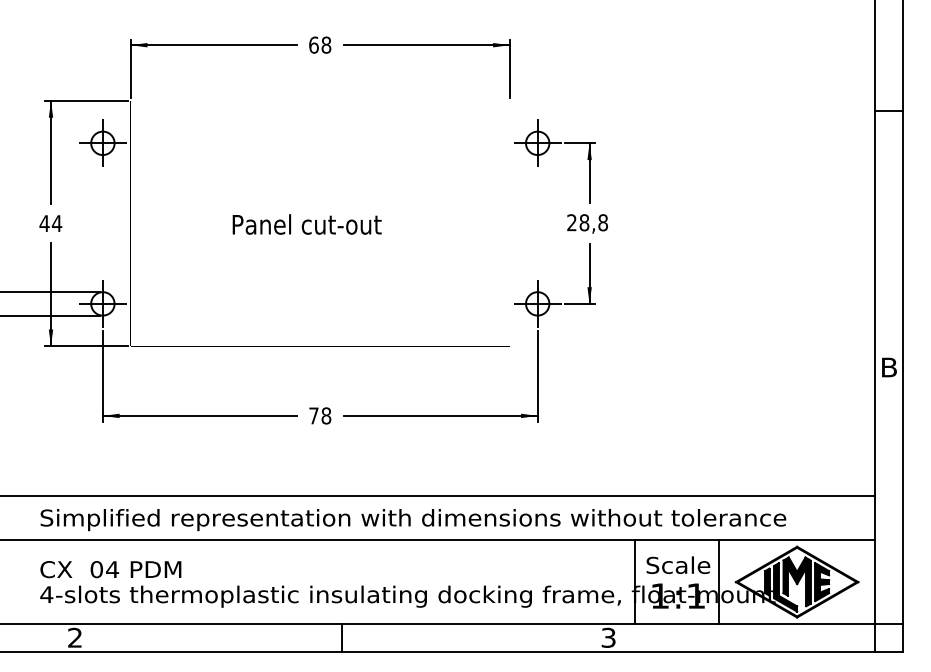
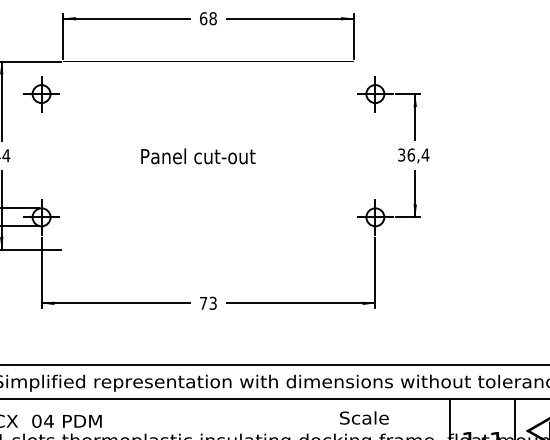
text: (587, 222) -> (413, 154), 28,8 -> 36,4
text: (326, 415) -> (213, 303), 78 -> 73
text: (678, 564) -> (364, 417), moved

